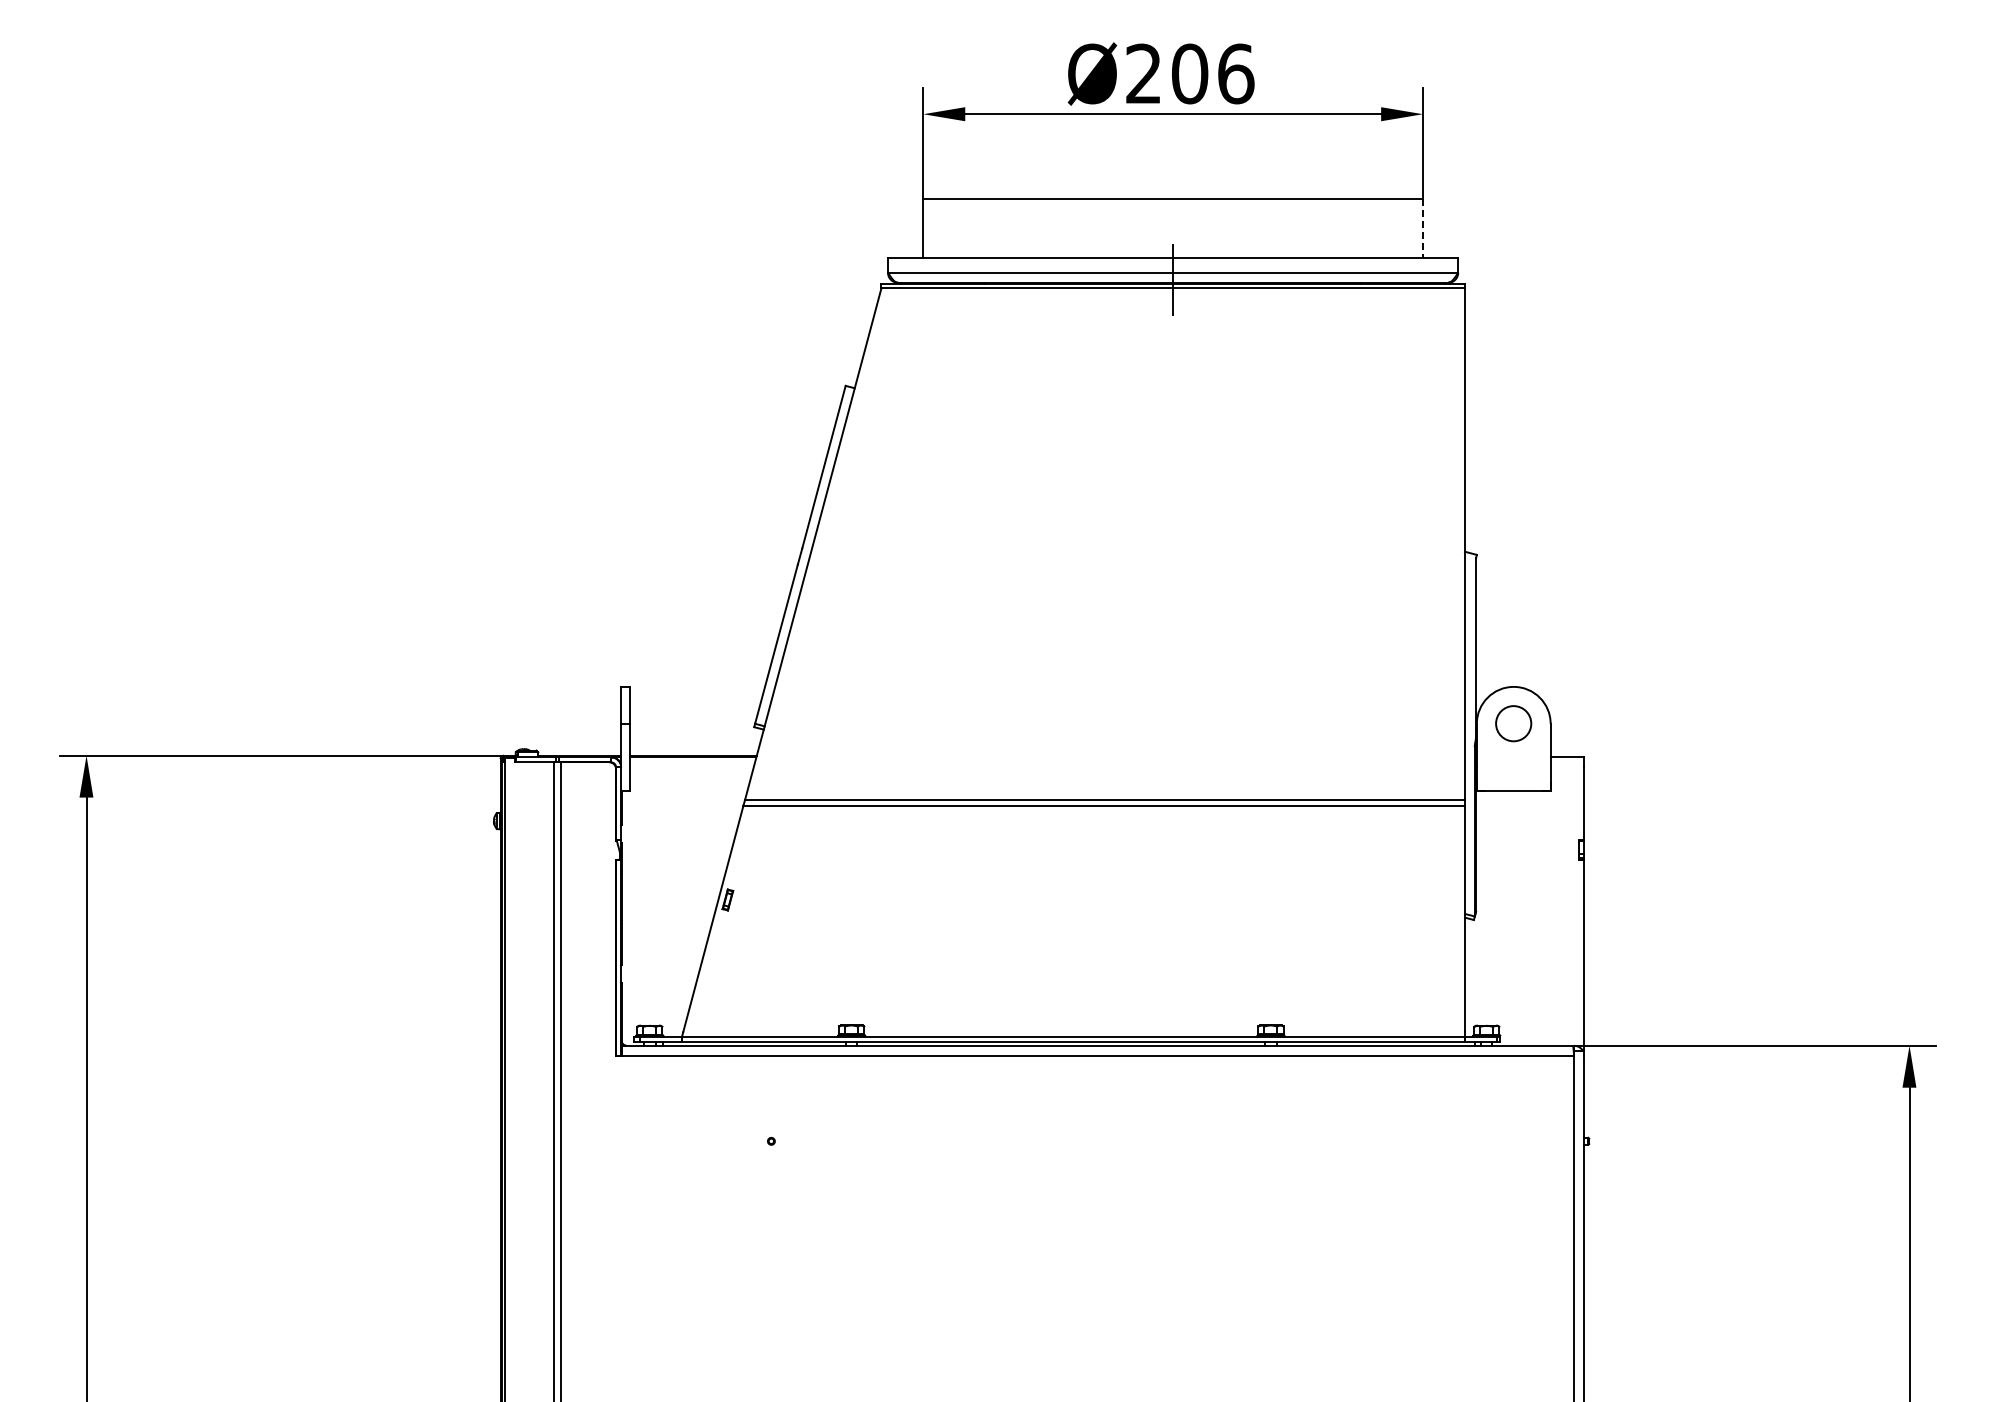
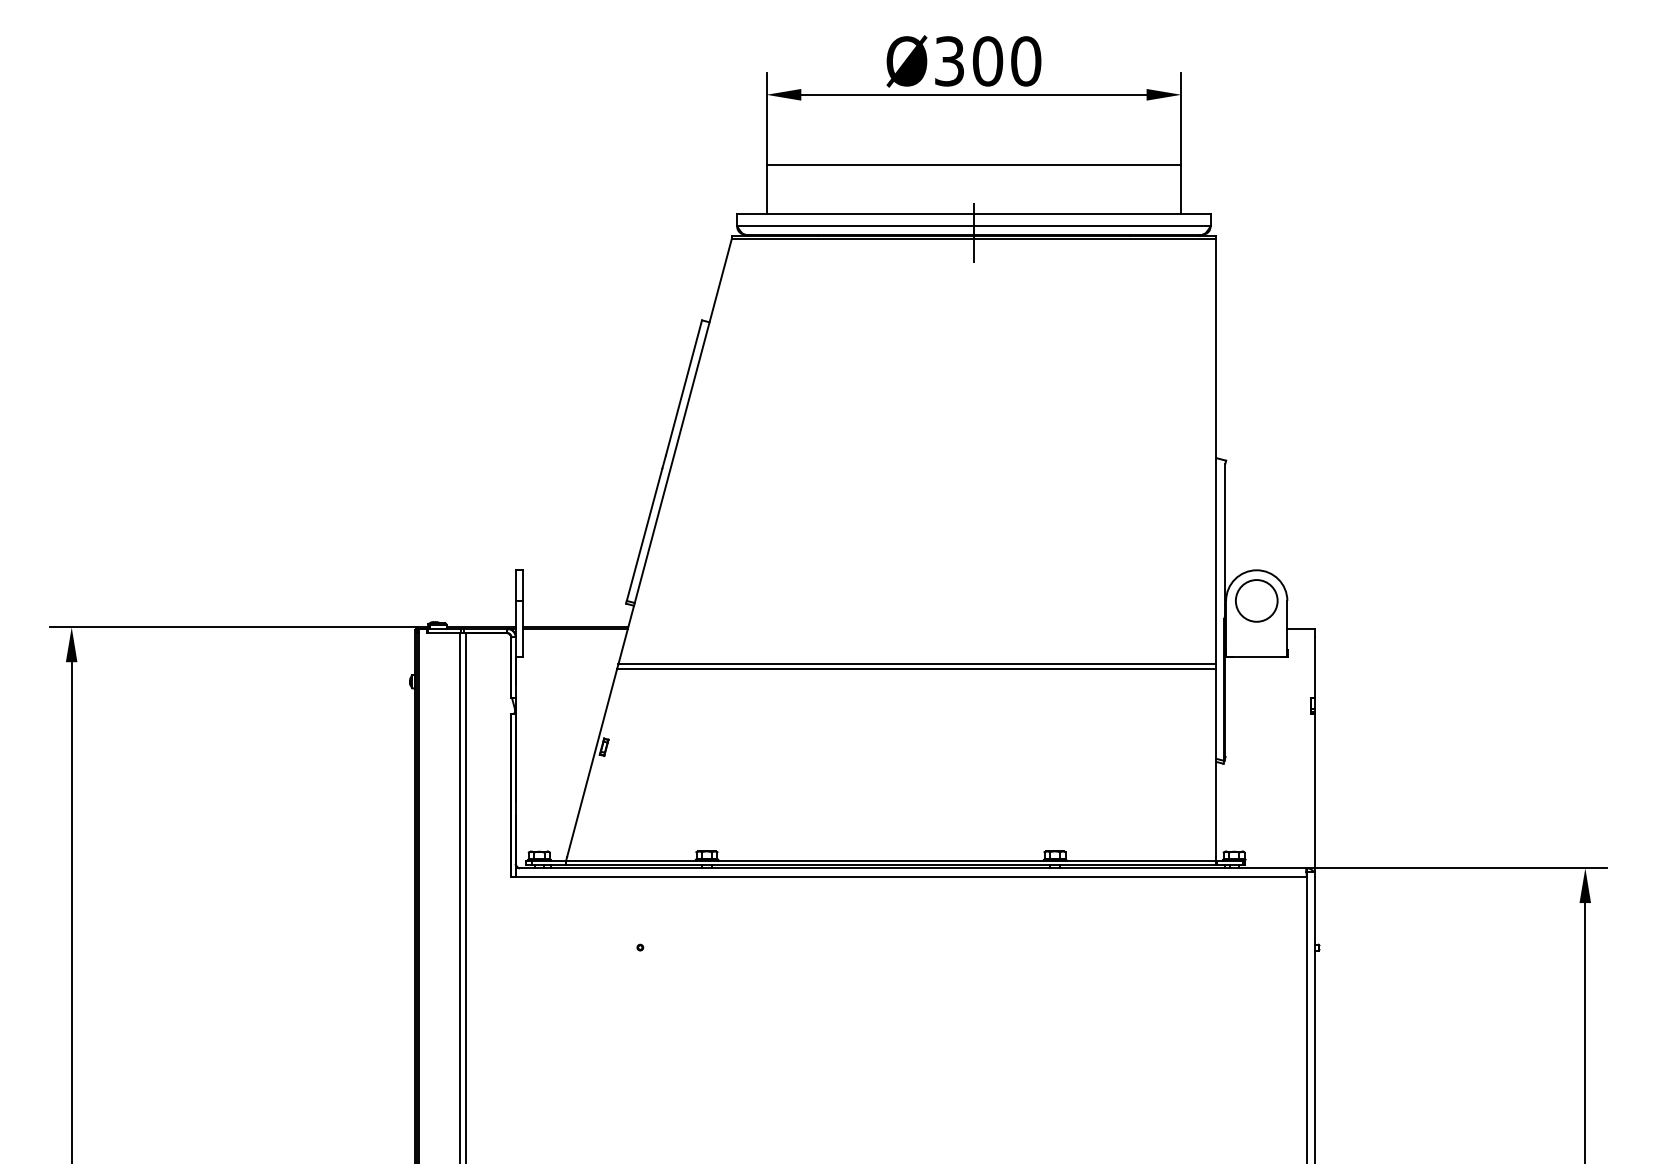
text: (1190, 73) -> (988, 60), Ø206 -> Ø300
line: (1423, 228) -> (1181, 189), dashed -> solid
circle: (1513, 723) -> (1256, 600), size x1.43

